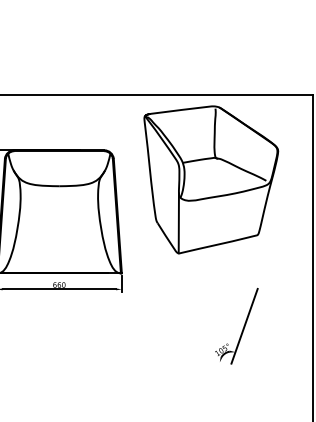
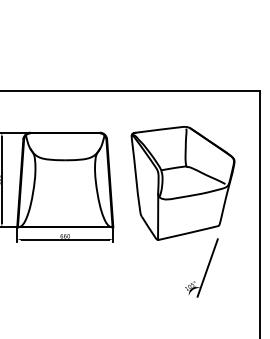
part: (210, 179) -> (182, 183), moved

